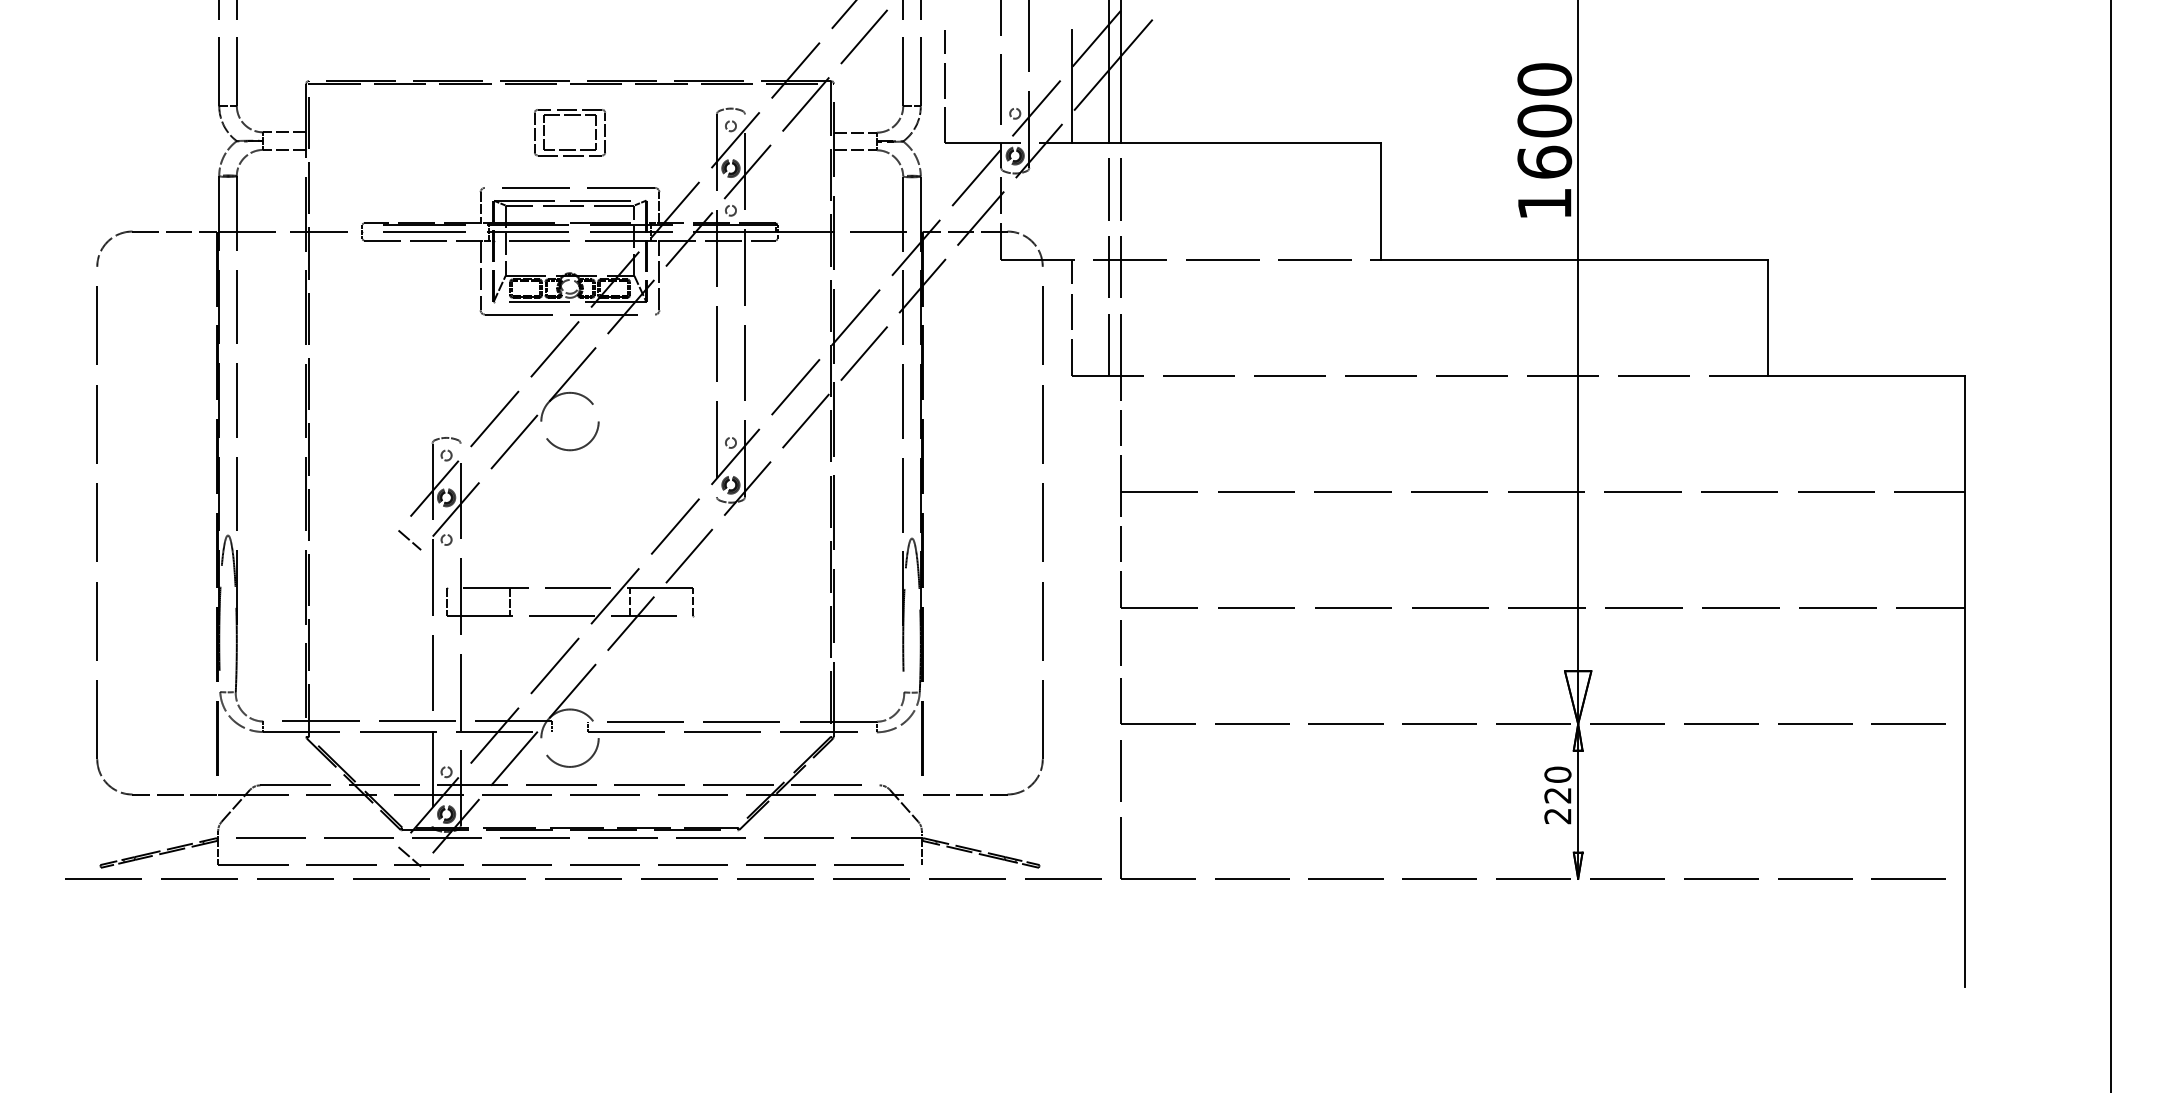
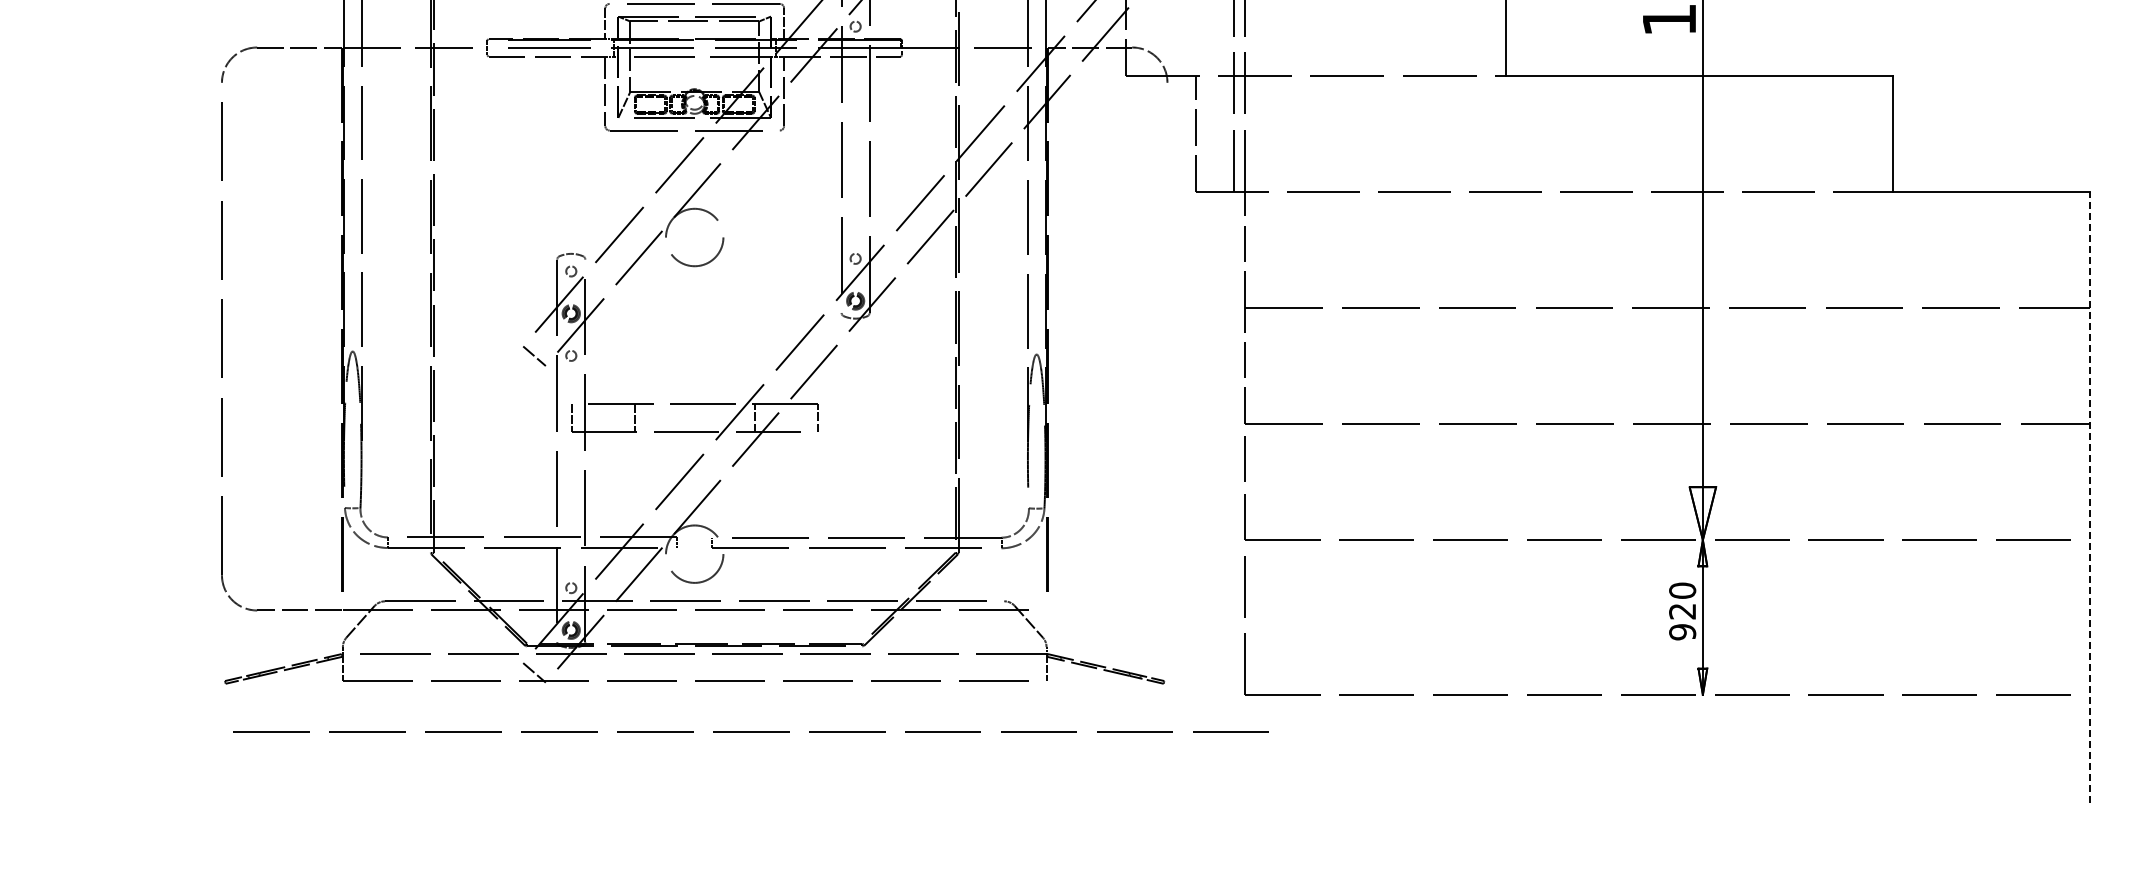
part: (1042, 540) -> (1167, 356), removed
line: (1965, 680) -> (2090, 496), solid -> dashed
text: (1557, 816) -> (1682, 632), 220 -> 920
line: (583, 878) -> (751, 731), moved

